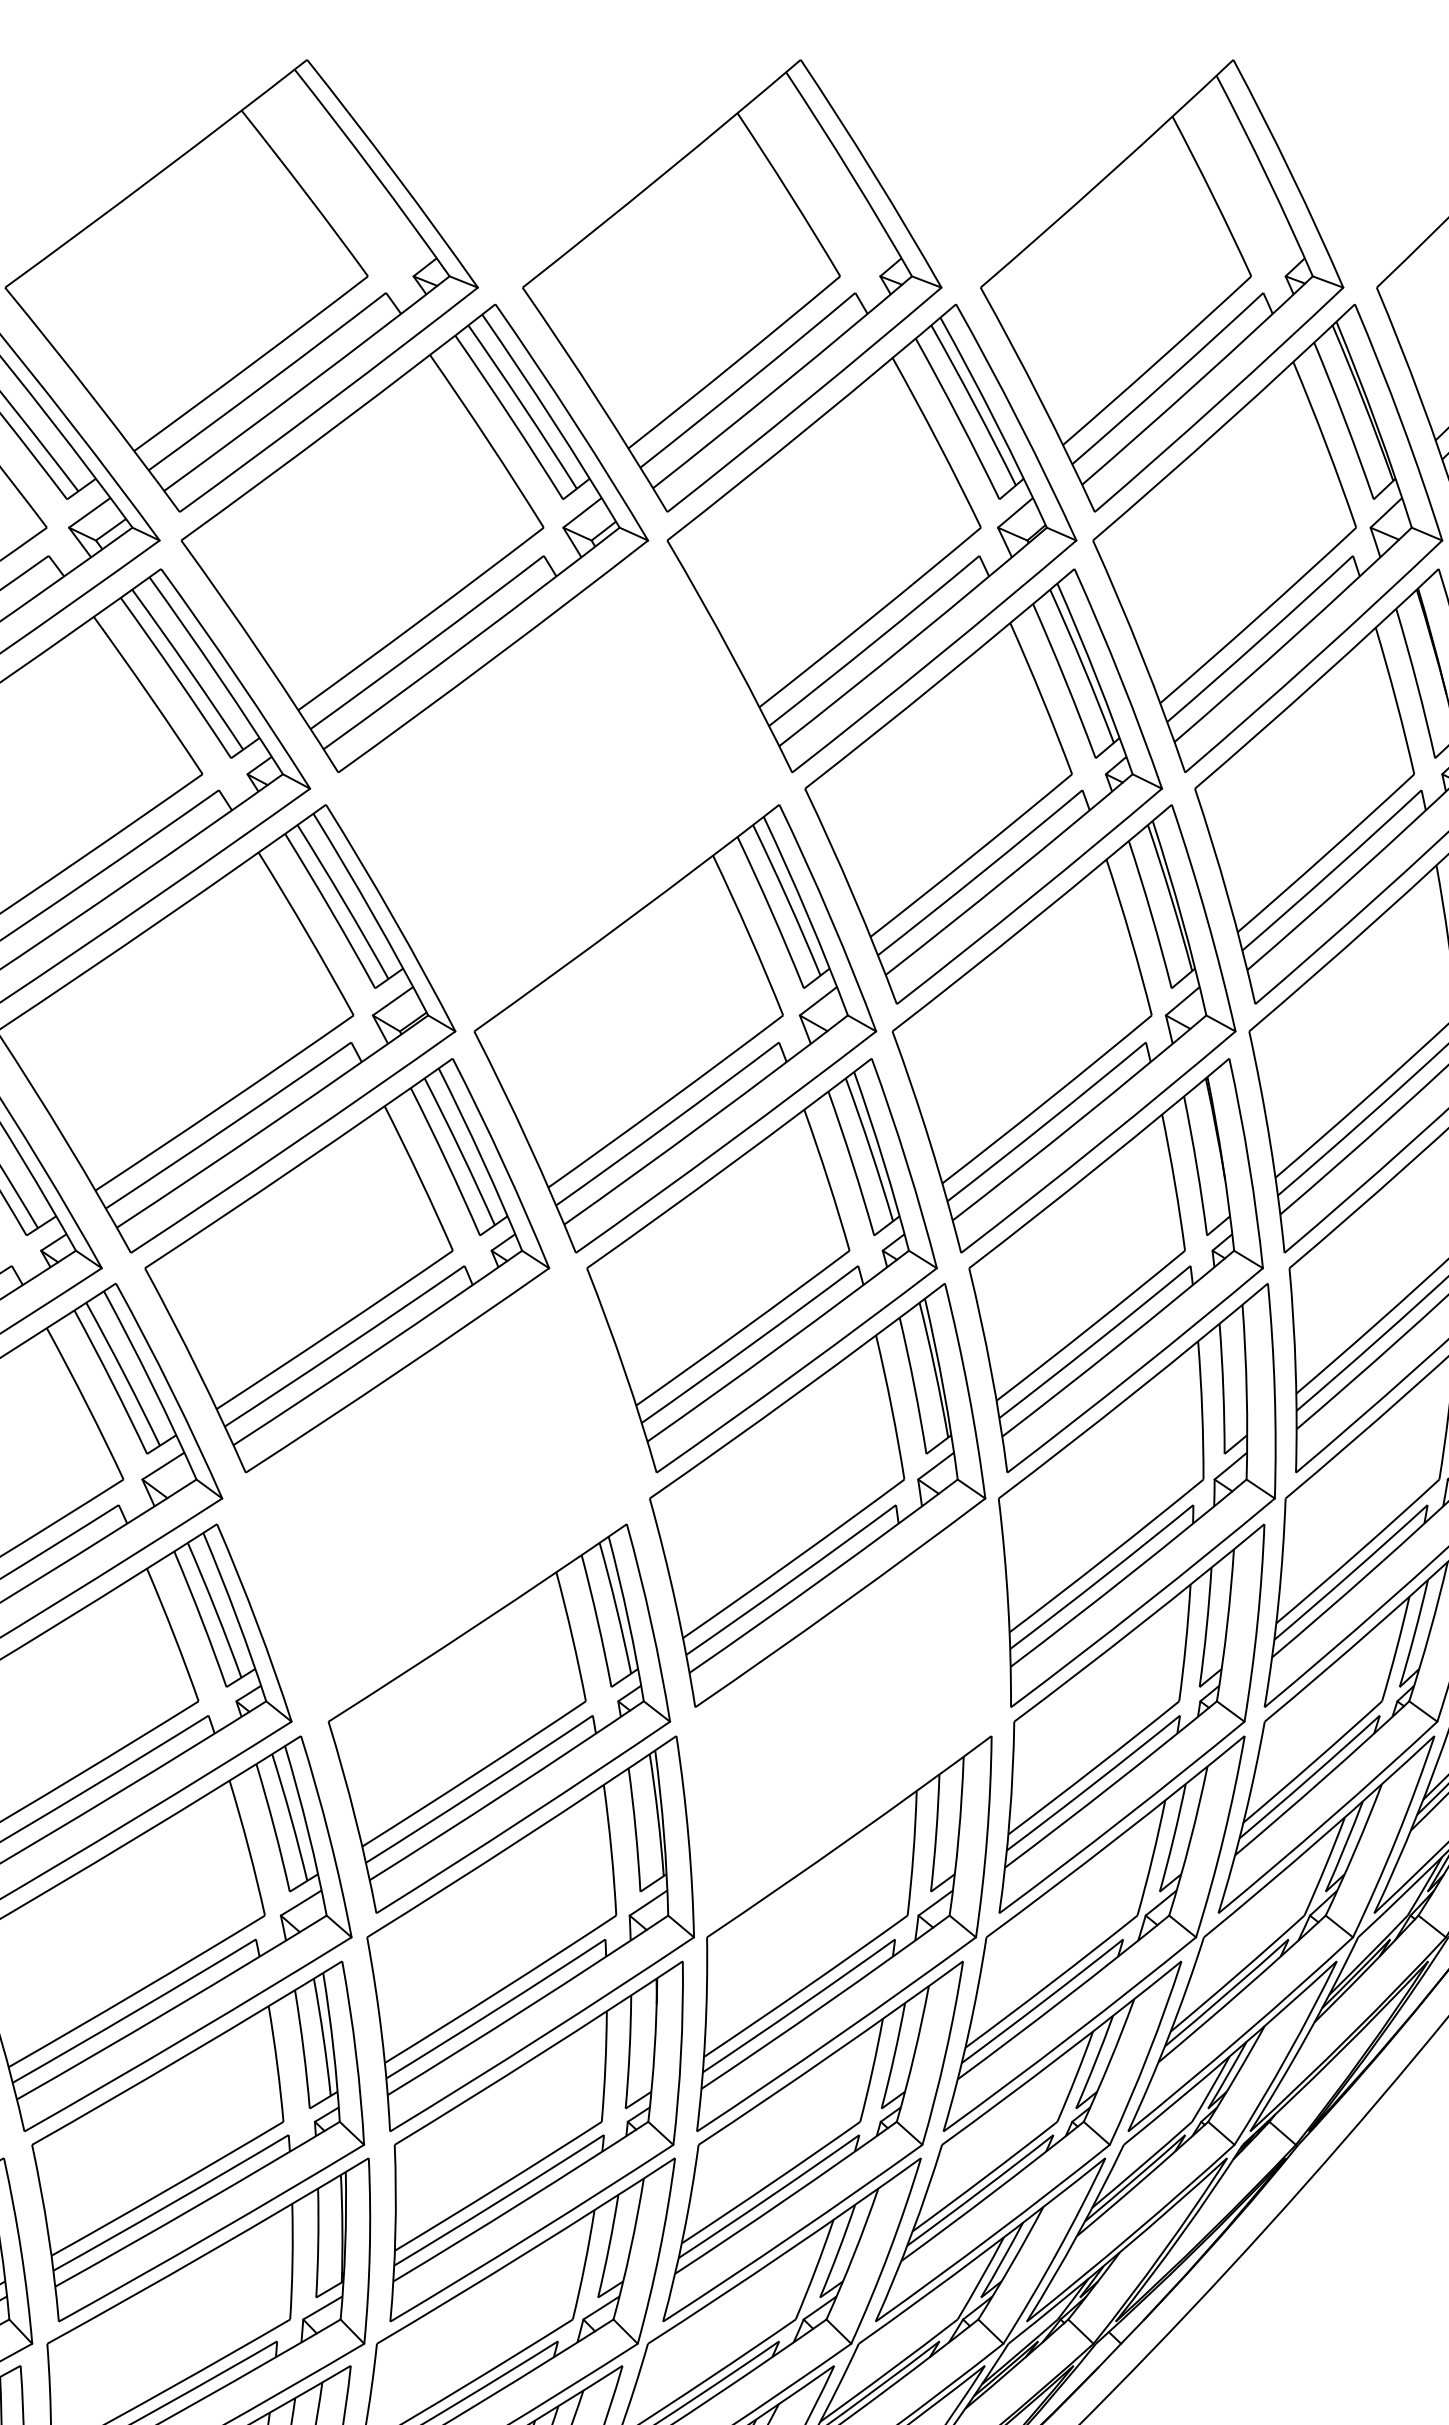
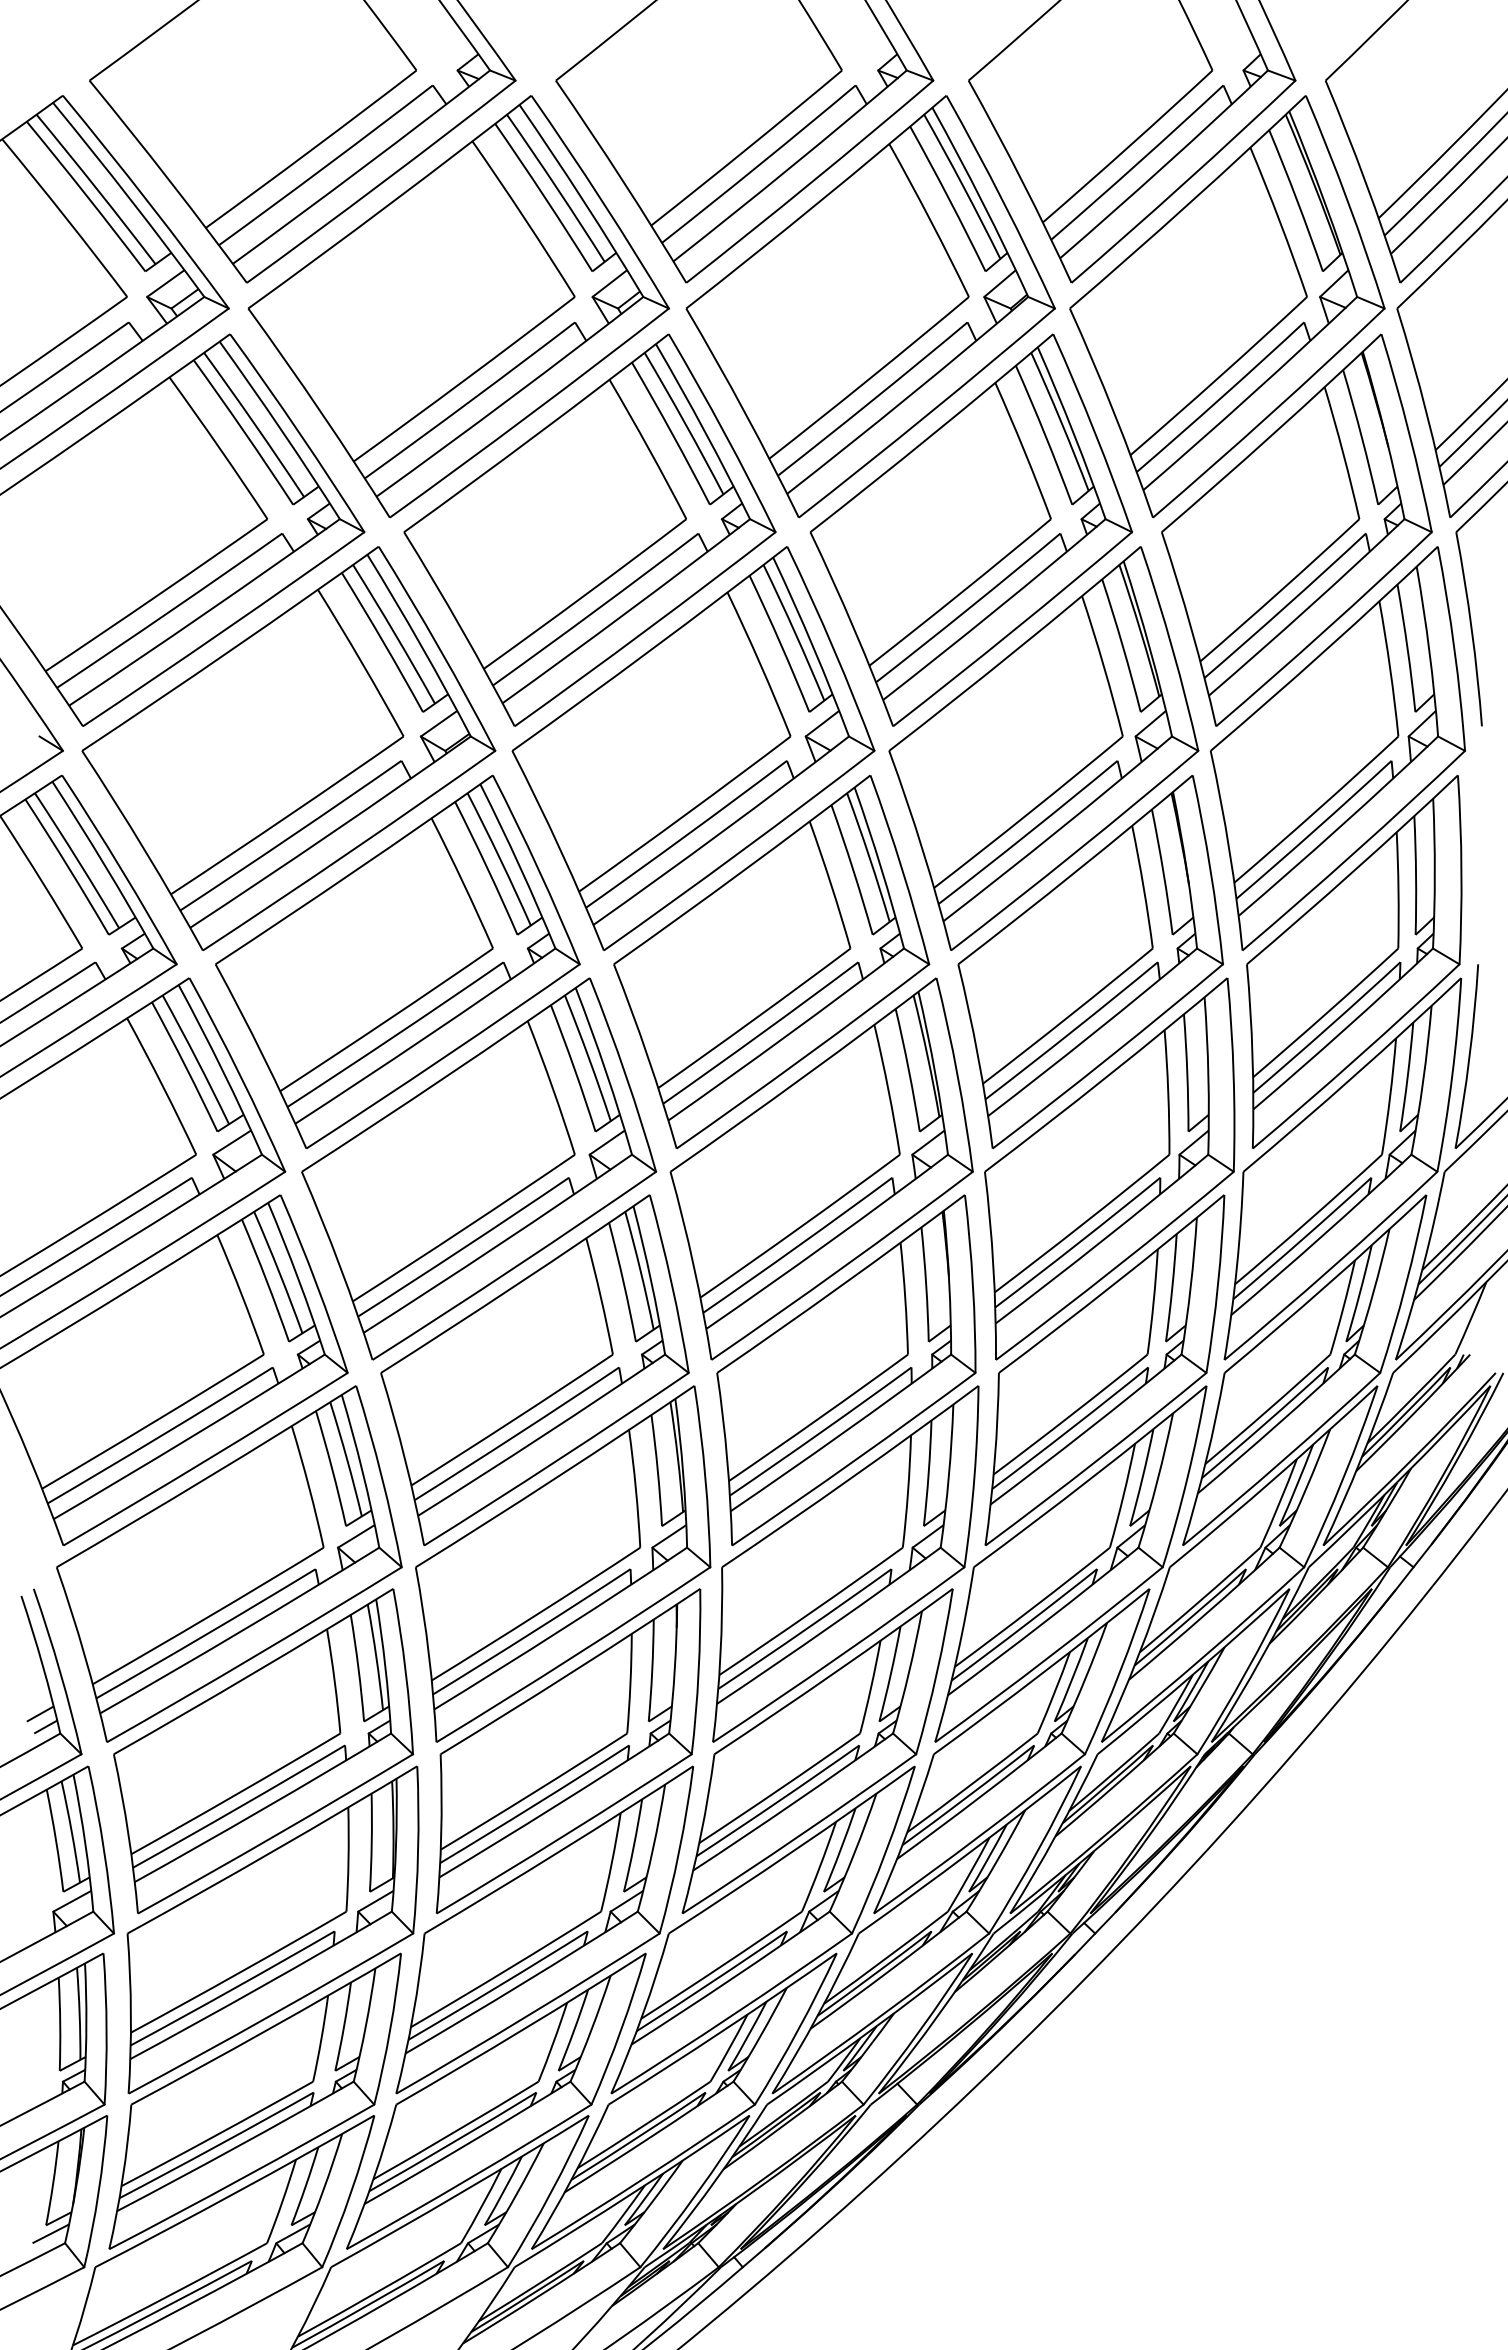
part: (559, 785) -> (589, 529), added
part: (437, 1494) -> (479, 1168), added
part: (845, 1718) -> (846, 1370), added

